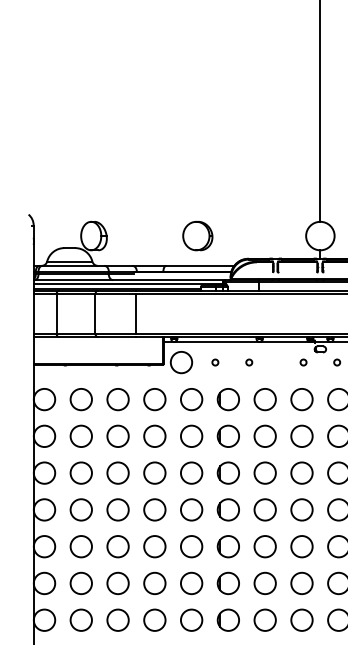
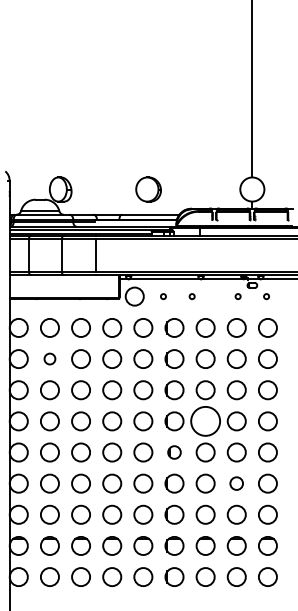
circle: (80, 435) -> (49, 358), size x0.6
circle: (265, 510) -> (205, 421), size x1.6
circle: (228, 546) -> (174, 452), size x0.7
circle: (301, 583) -> (236, 483), size x0.7

